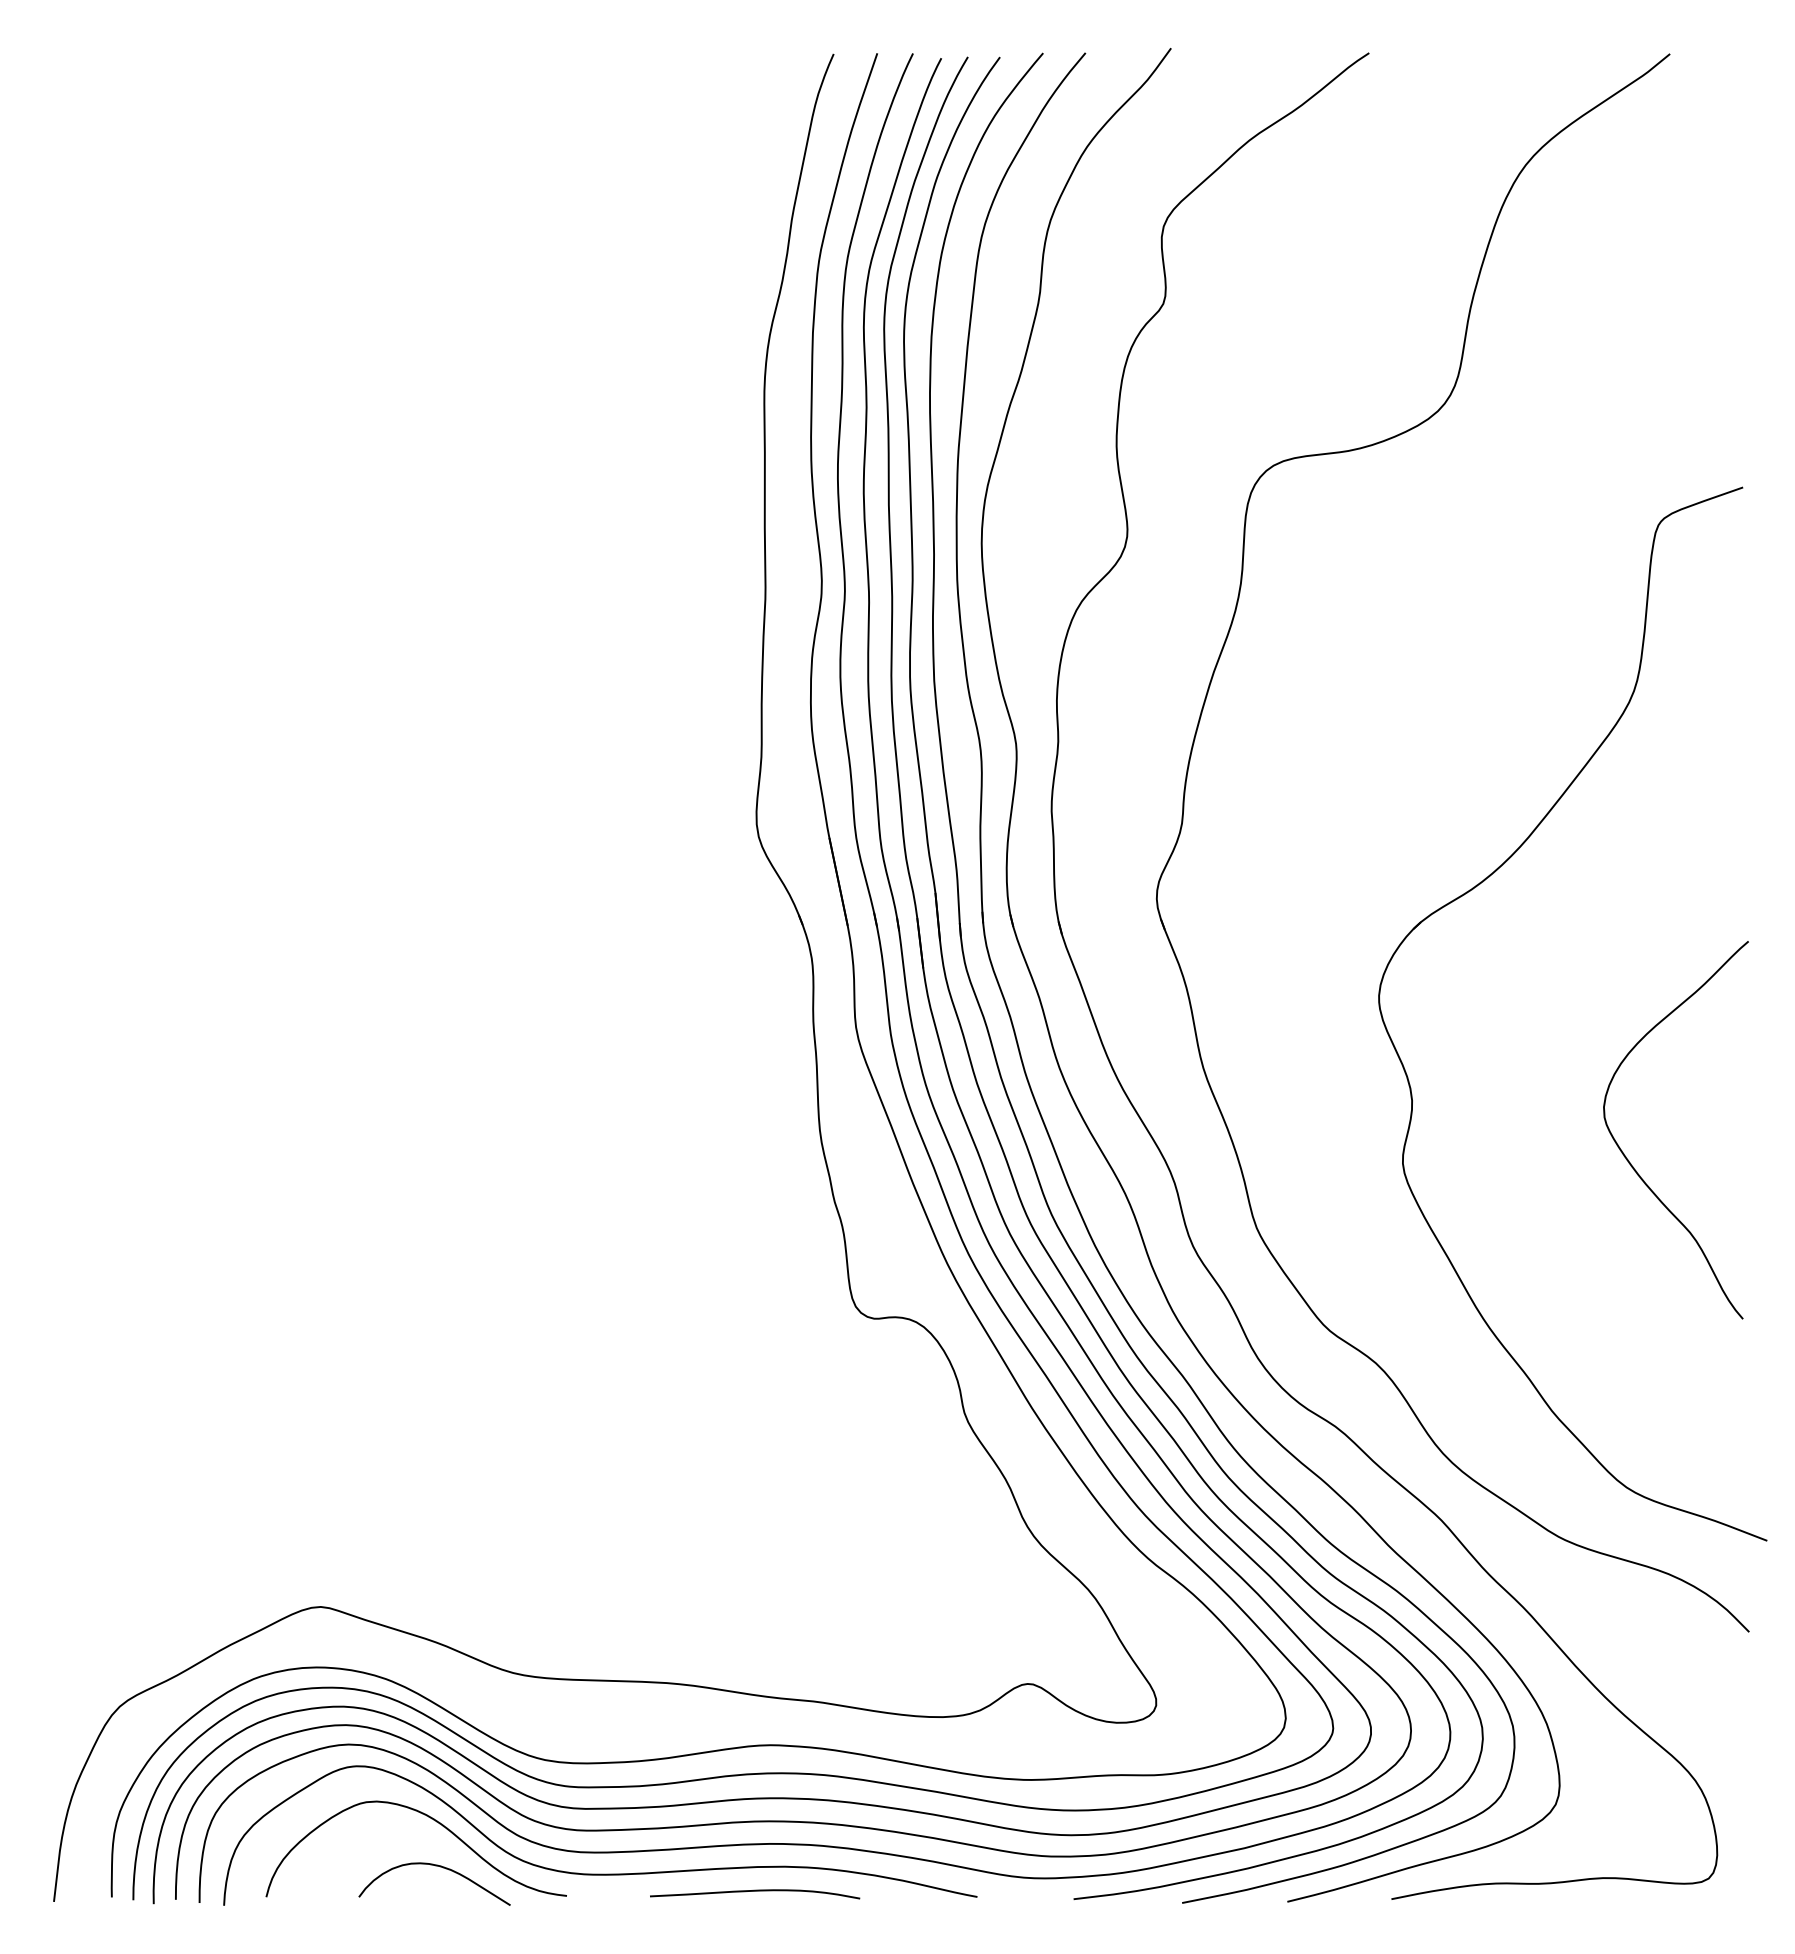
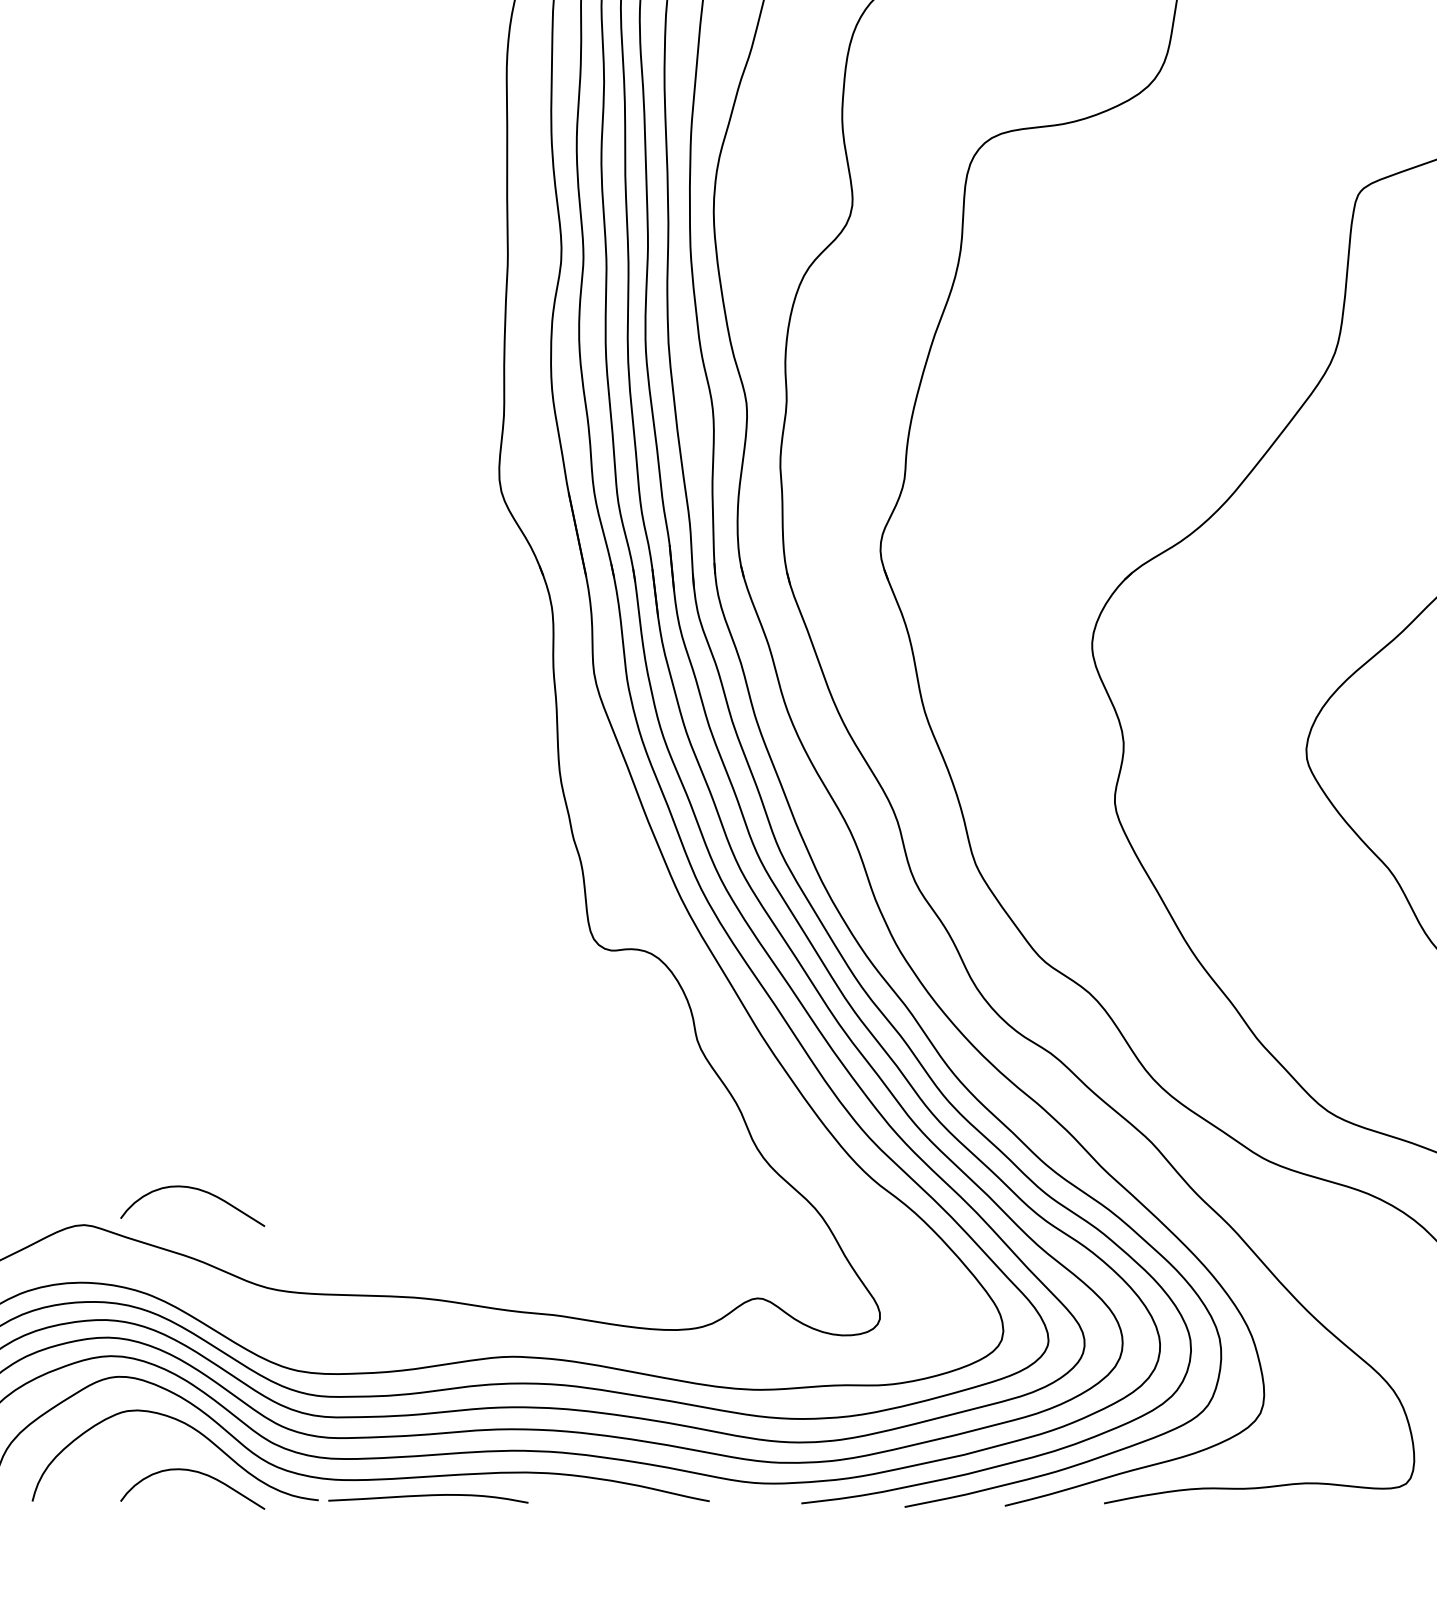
curve: (435, 1569) -> (193, 1189), added
curve: (755, 1891) -> (428, 1496), moved

